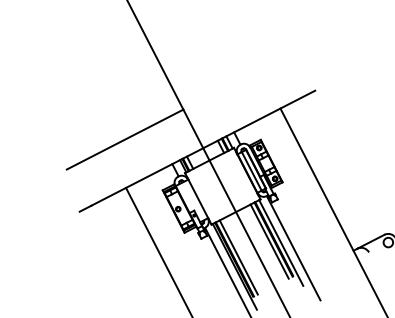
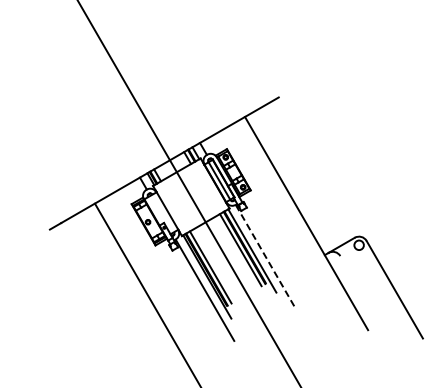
line: (124, 139) -> (91, 155), removed
line: (294, 248) -> (265, 255), solid -> dashed

